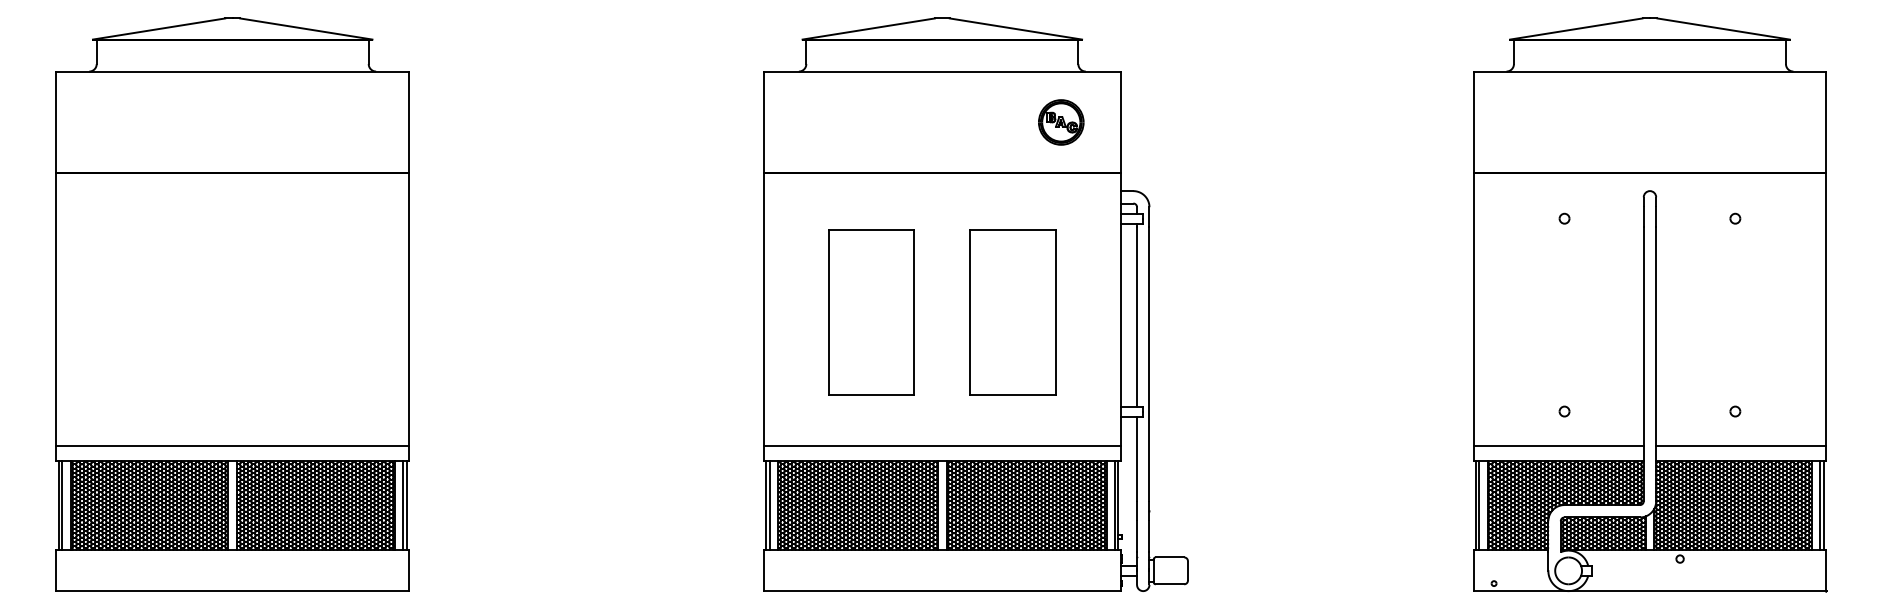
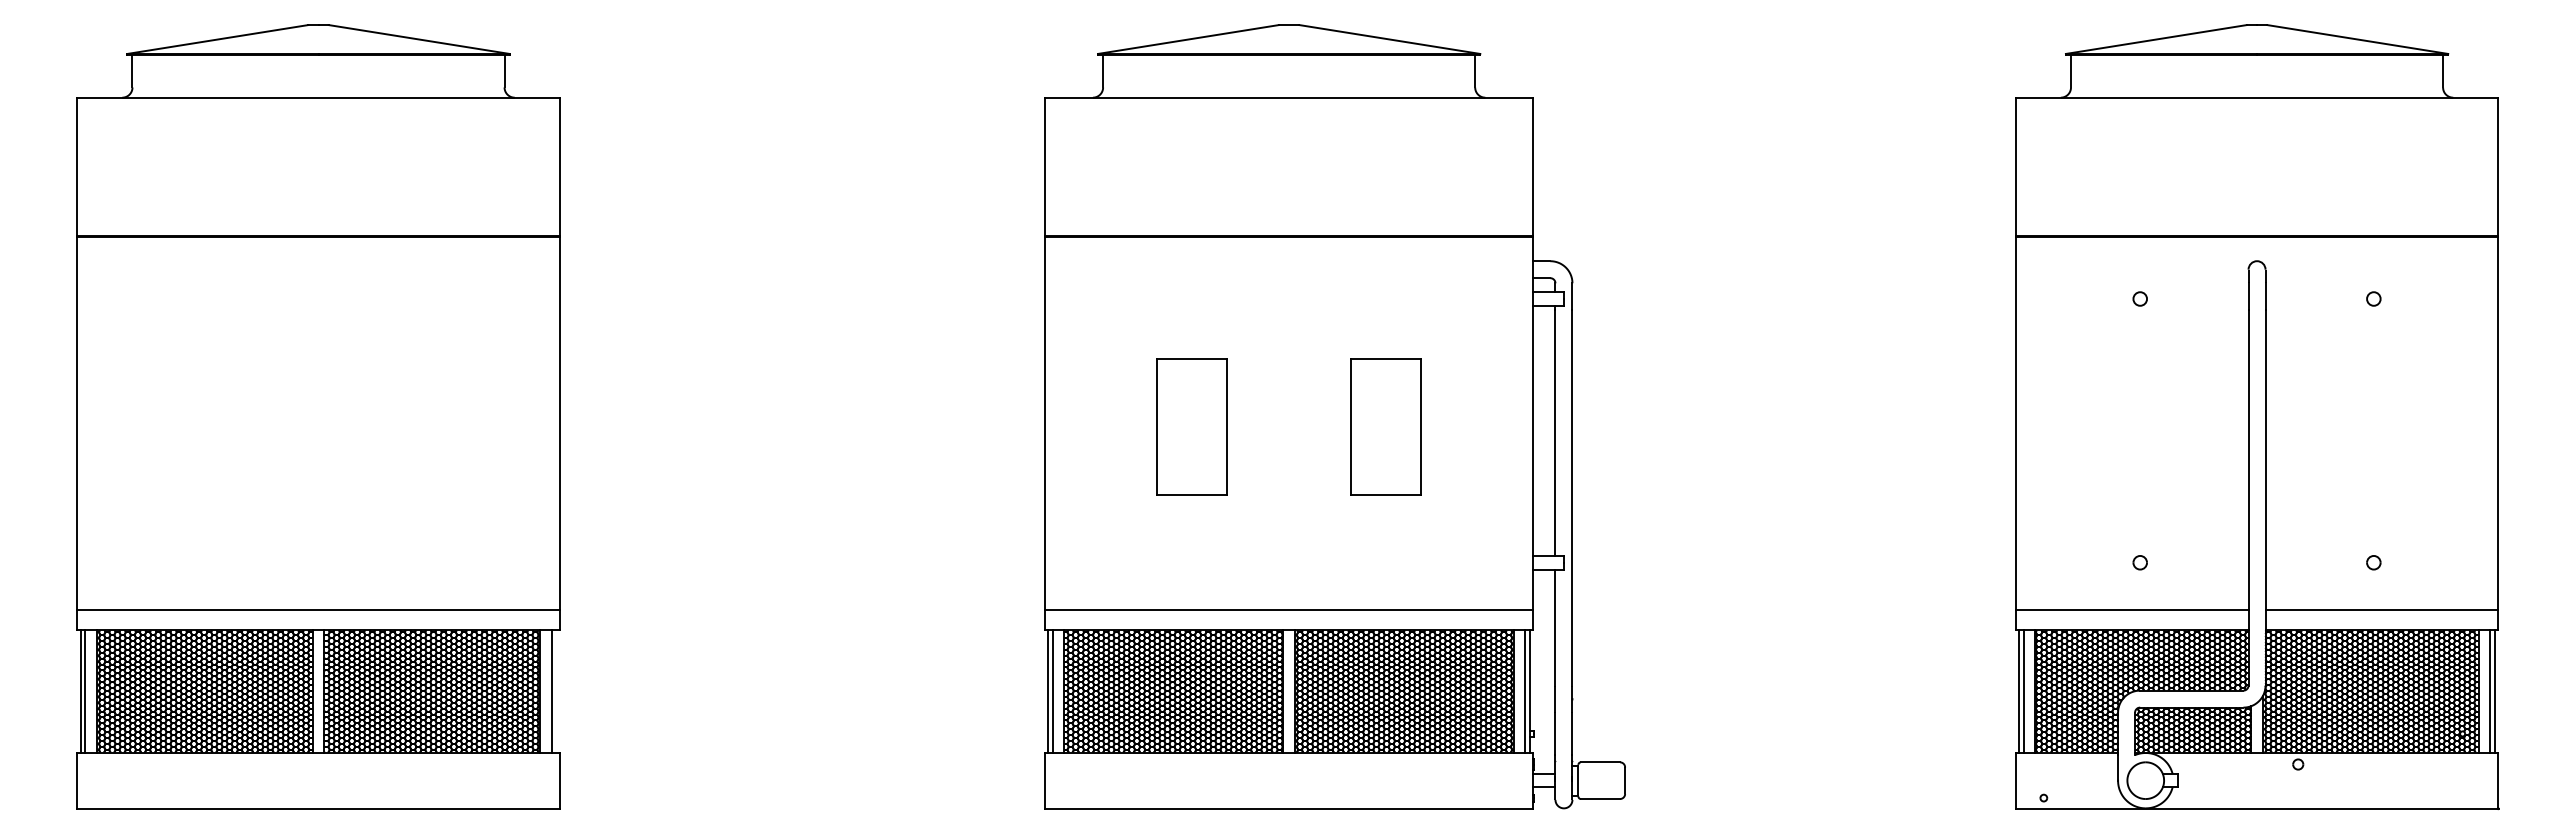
part: (1061, 121) -> (1451, 166), removed
part: (870, 311) -> (1191, 426), size x0.6
part: (1013, 311) -> (1386, 426), size x0.6
line: (406, 505) -> (556, 691), removed

